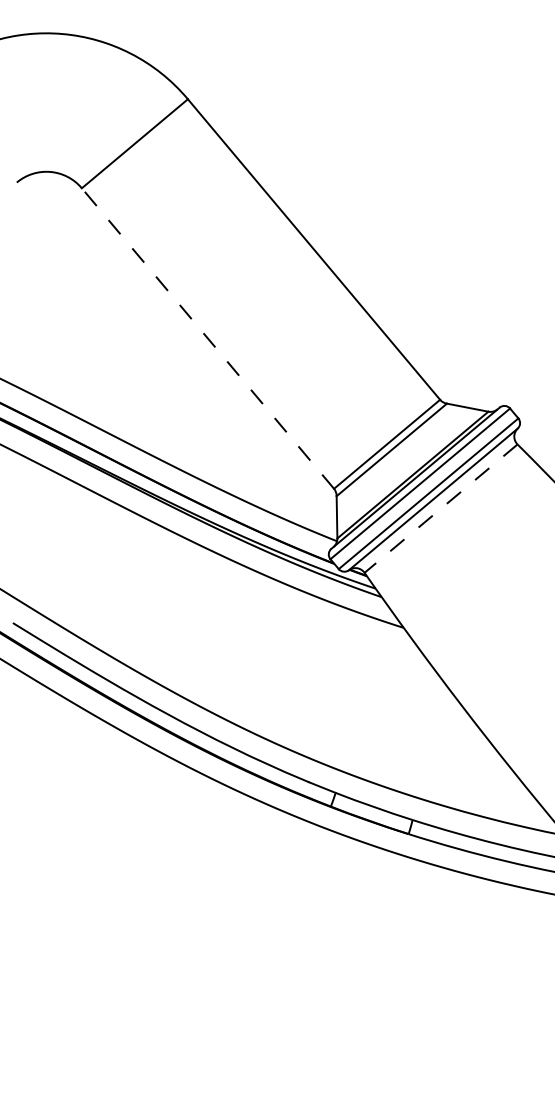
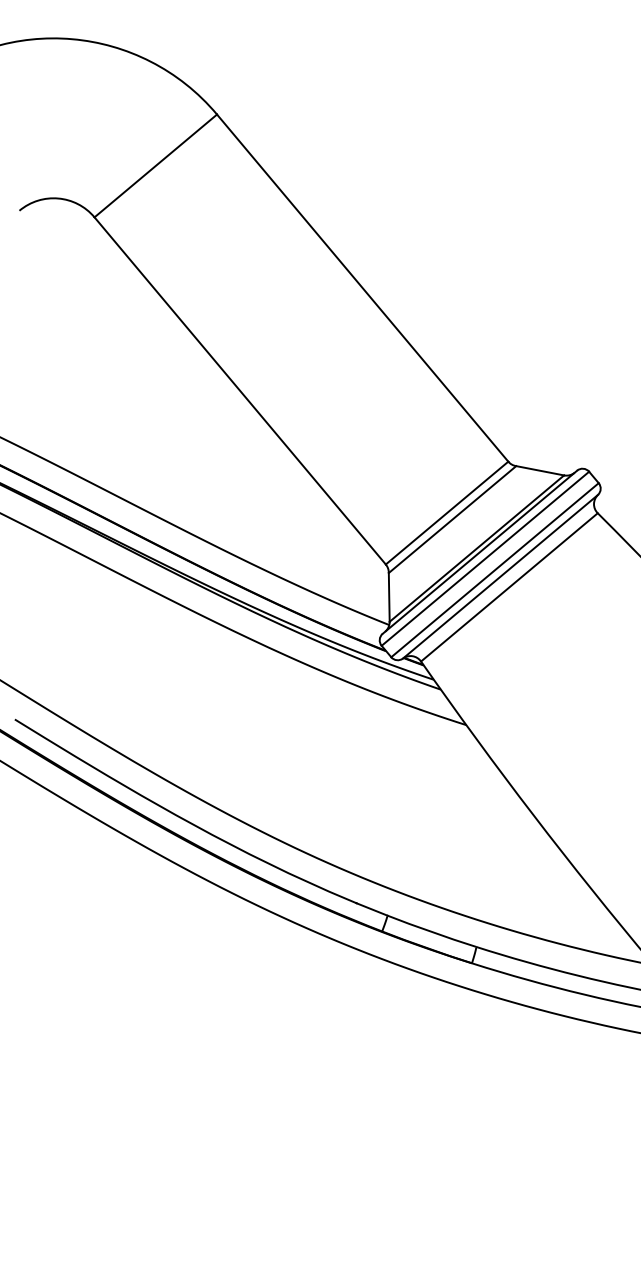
line: (207, 338) -> (239, 390), dashed -> solid
line: (441, 508) -> (509, 587), dashed -> solid

